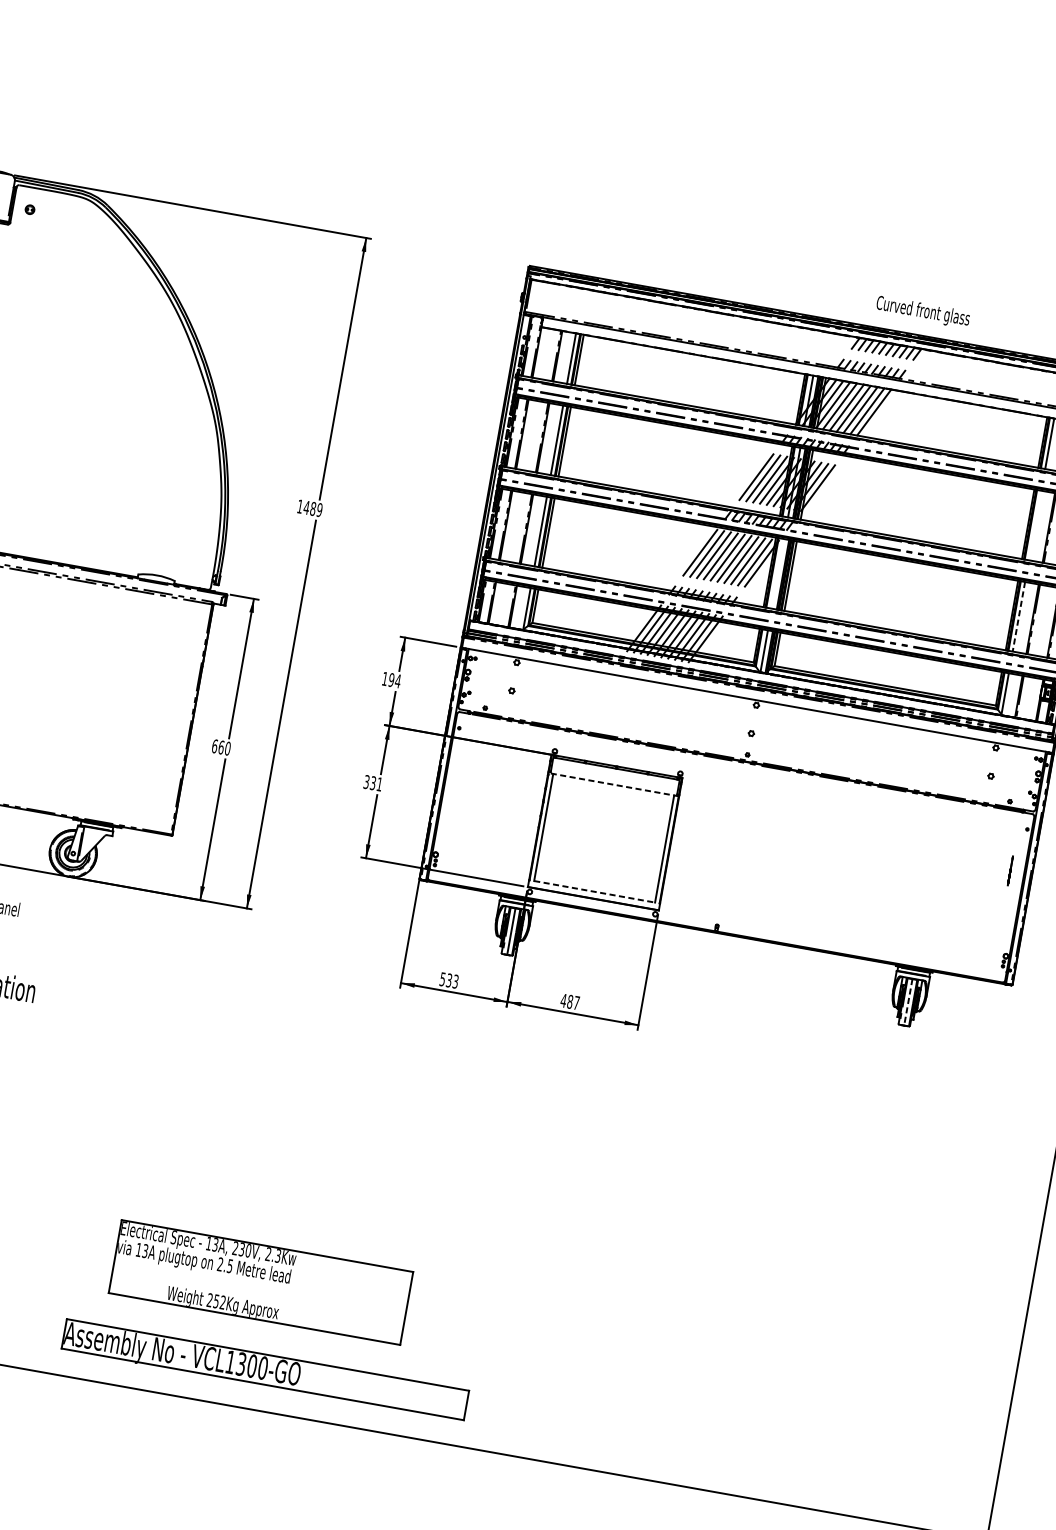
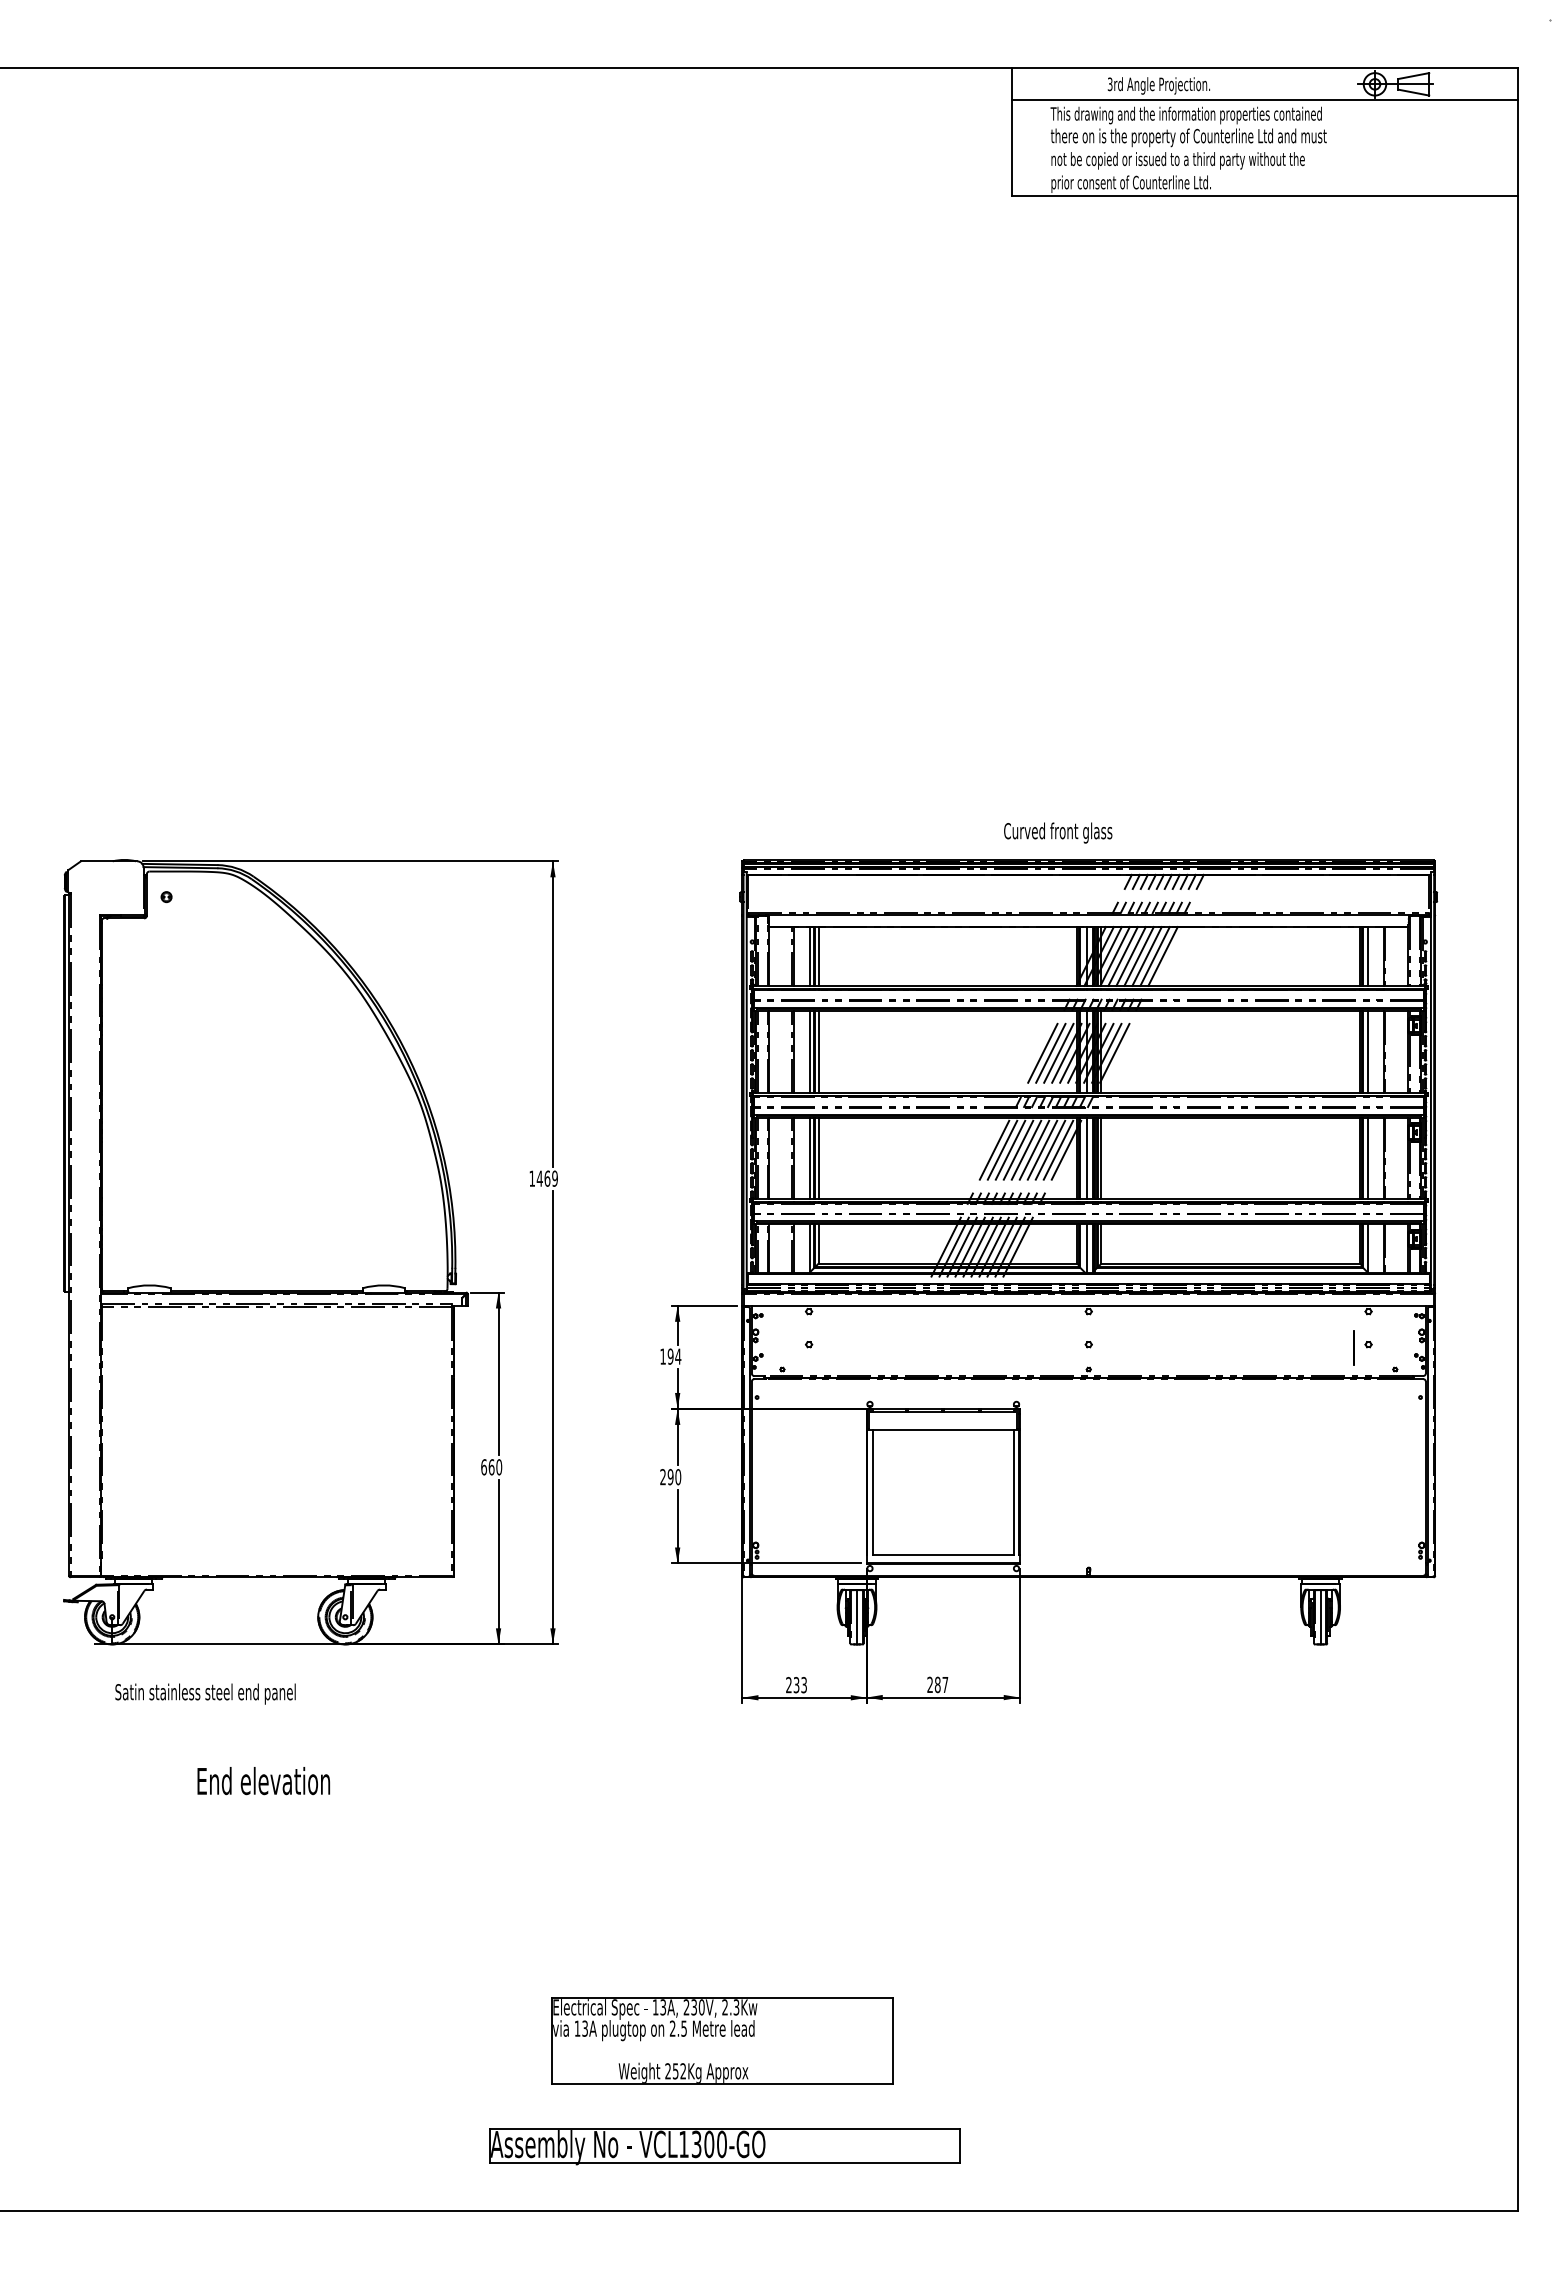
text: (923, 311) -> (1058, 832), moved
text: (313, 508) -> (547, 1178), 1489 -> 1469
line: (1035, 525) -> (1368, 1051), added
line: (777, 573) -> (1086, 1158), added
line: (1019, 616) -> (1368, 1158), dashed -> solid
text: (372, 783) -> (670, 1477), 331 -> 290
line: (613, 784) -> (942, 1430), dashed -> solid
line: (1010, 870) -> (1353, 1347), moved
line: (594, 891) -> (943, 1555), dashed -> solid
text: (442, 979) -> (788, 1685), 533 -> 233
text: (564, 1000) -> (930, 1684), 487 -> 287
line: (908, 1002) -> (1320, 1617), dashed -> solid
part: (261, 1282) -> (722, 2040), moved
part: (264, 1370) -> (724, 2146), moved

